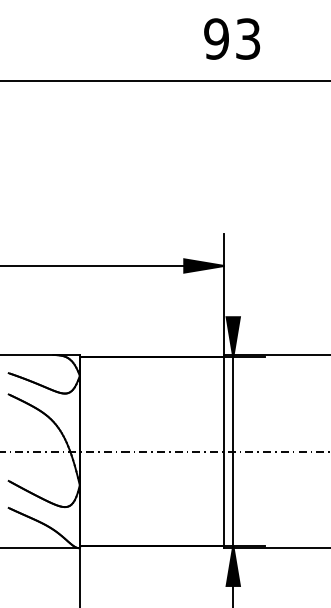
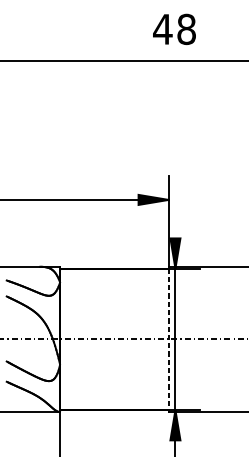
text: (231, 38) -> (174, 29), 93 -> 48
line: (224, 452) -> (168, 340), solid -> dashed

